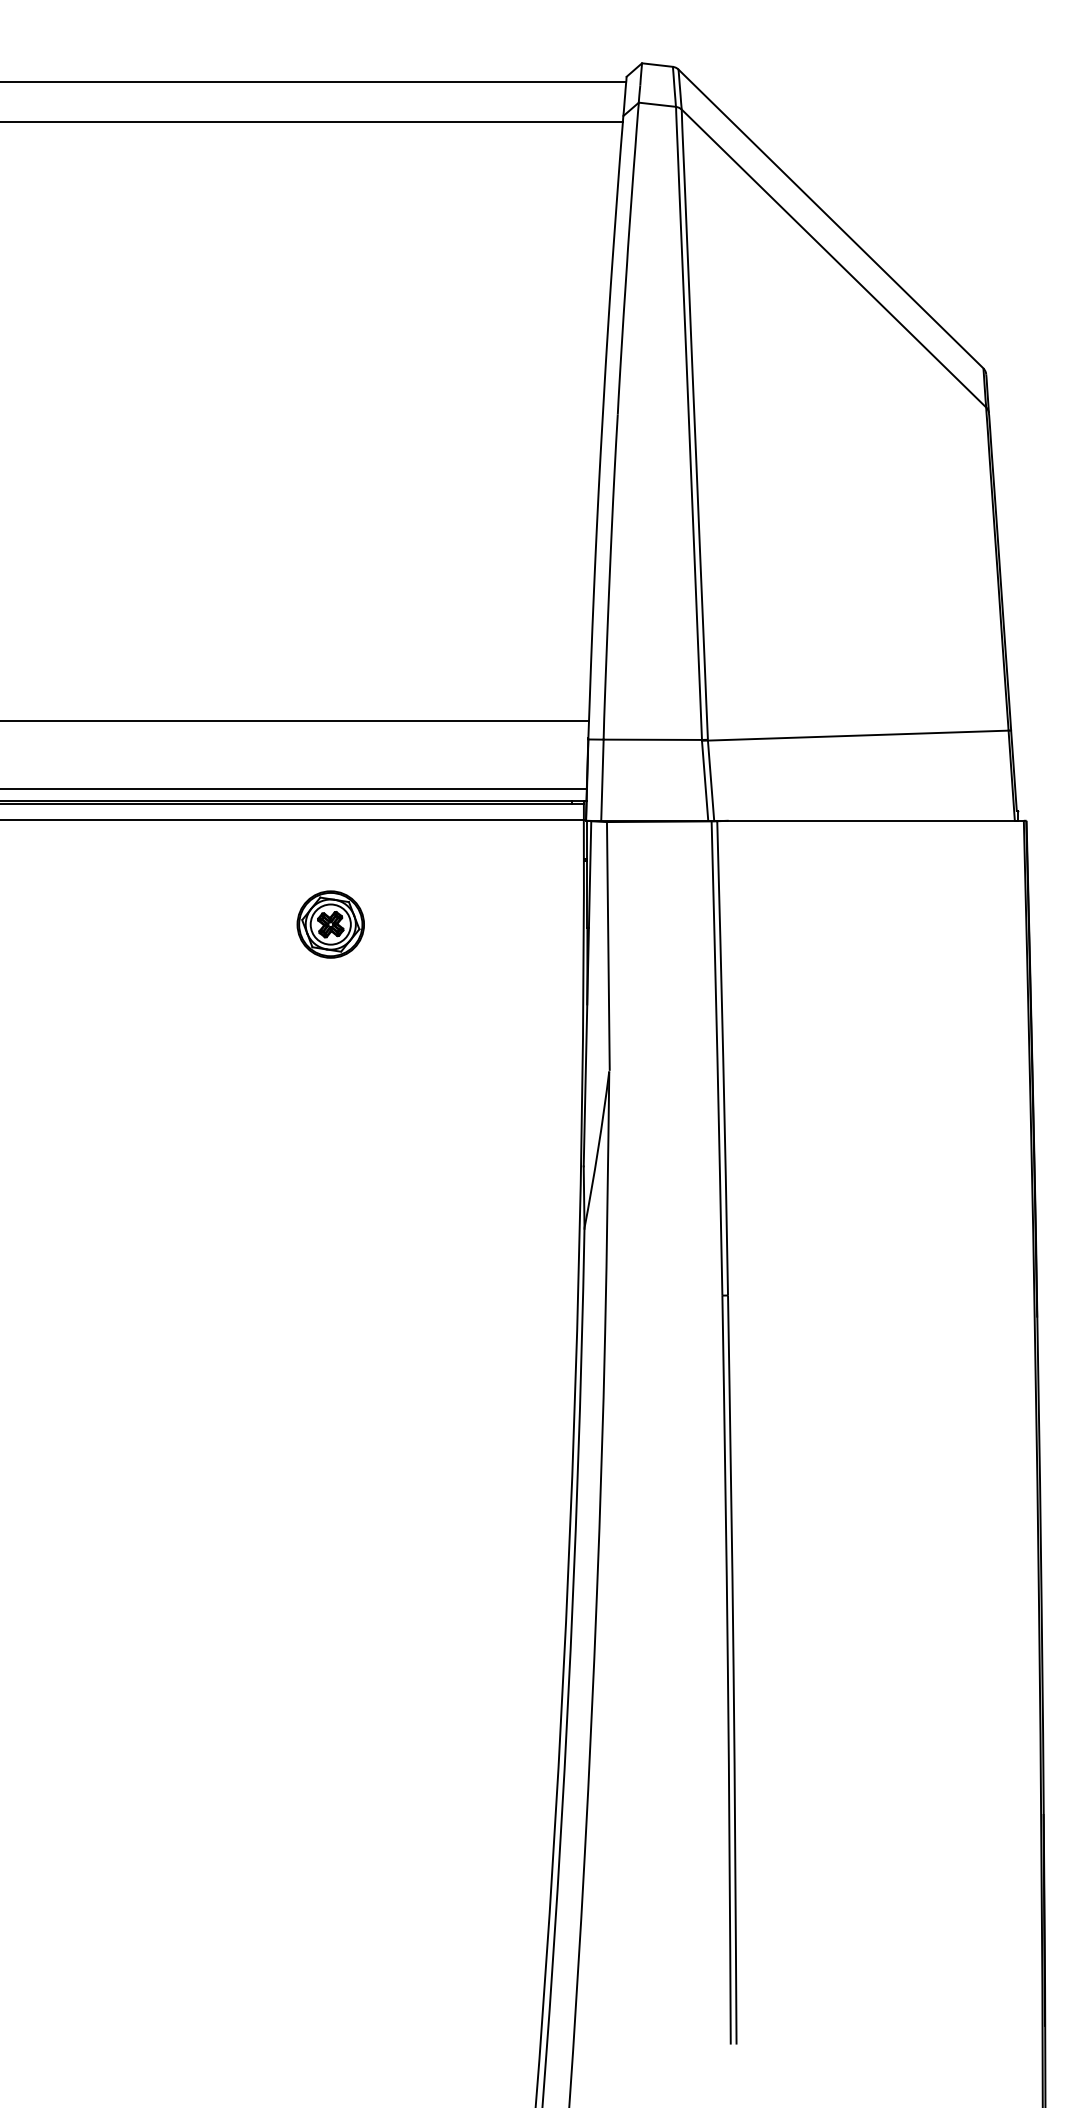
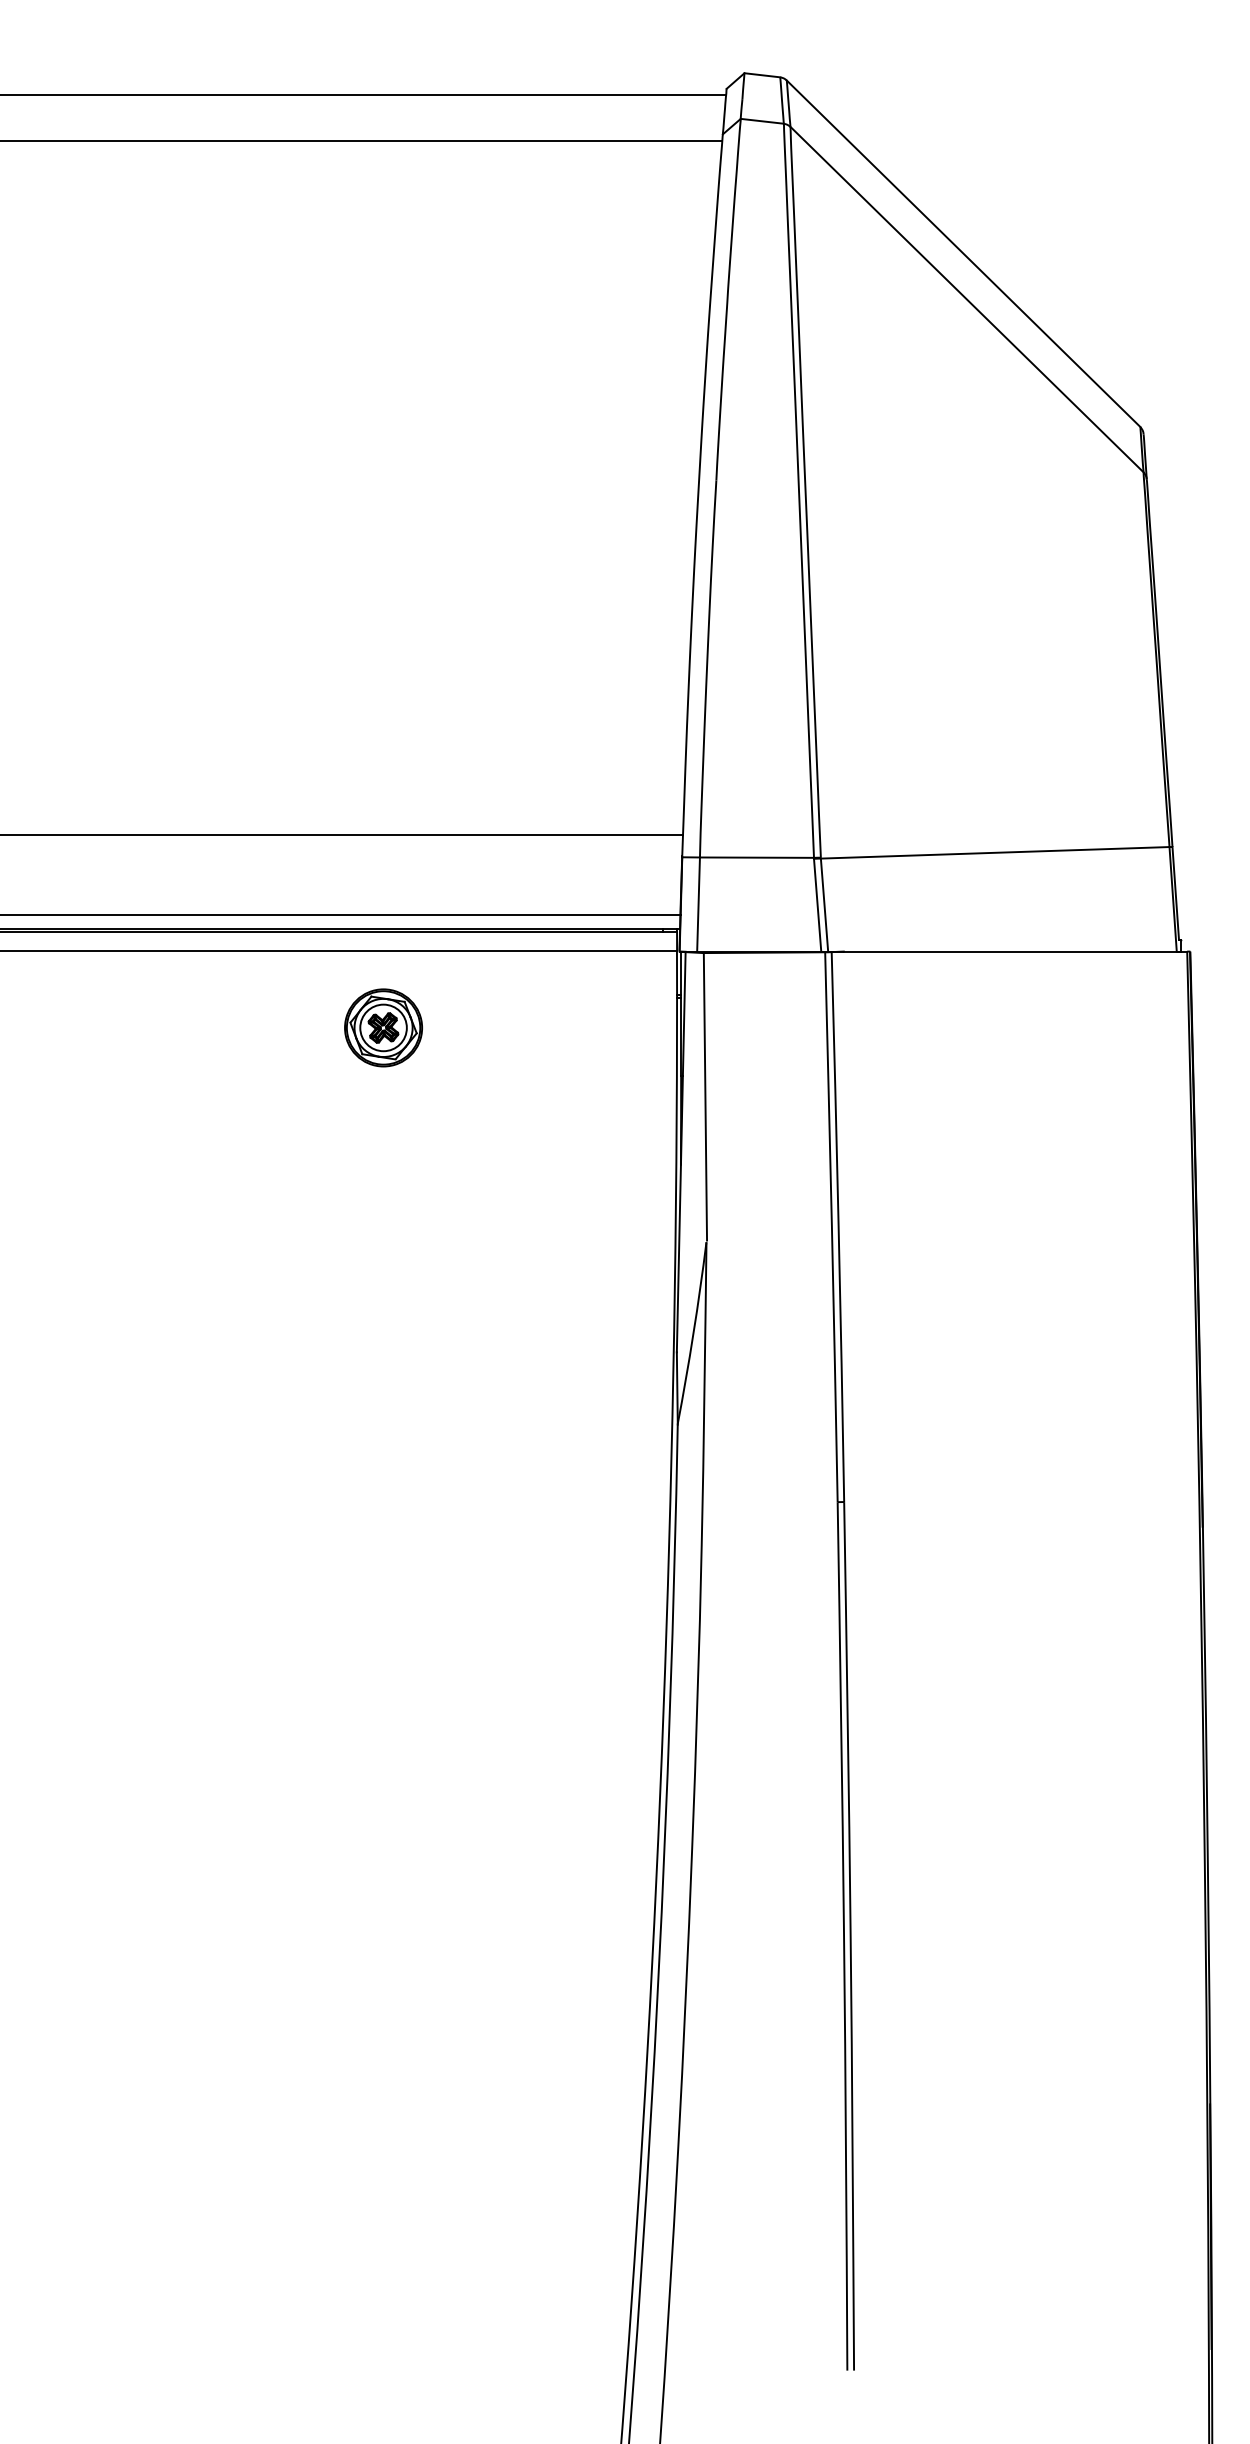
part: (330, 924) -> (383, 1027), moved

